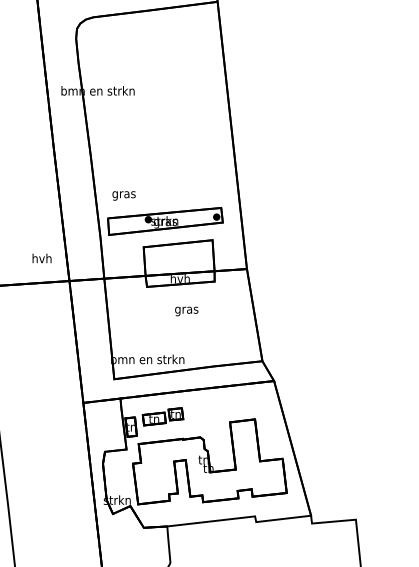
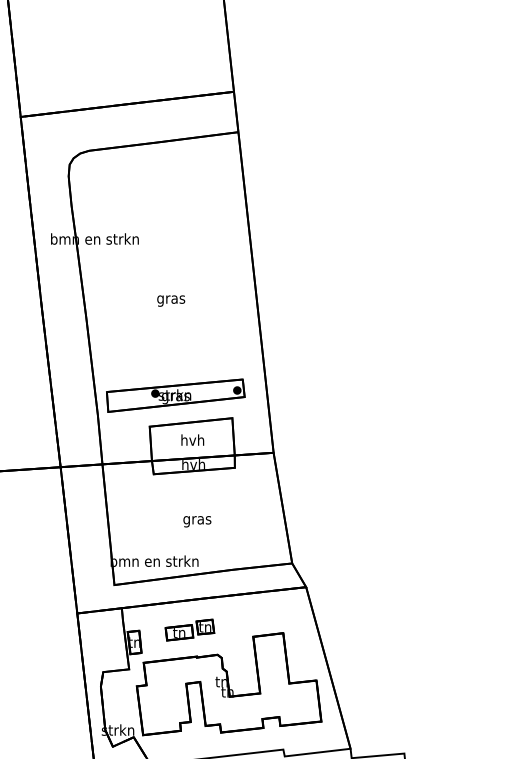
text: (124, 195) -> (171, 300), moved
text: (41, 257) -> (192, 439), moved
text: (186, 311) -> (197, 521), moved
part: (162, 416) -> (189, 629), moved

